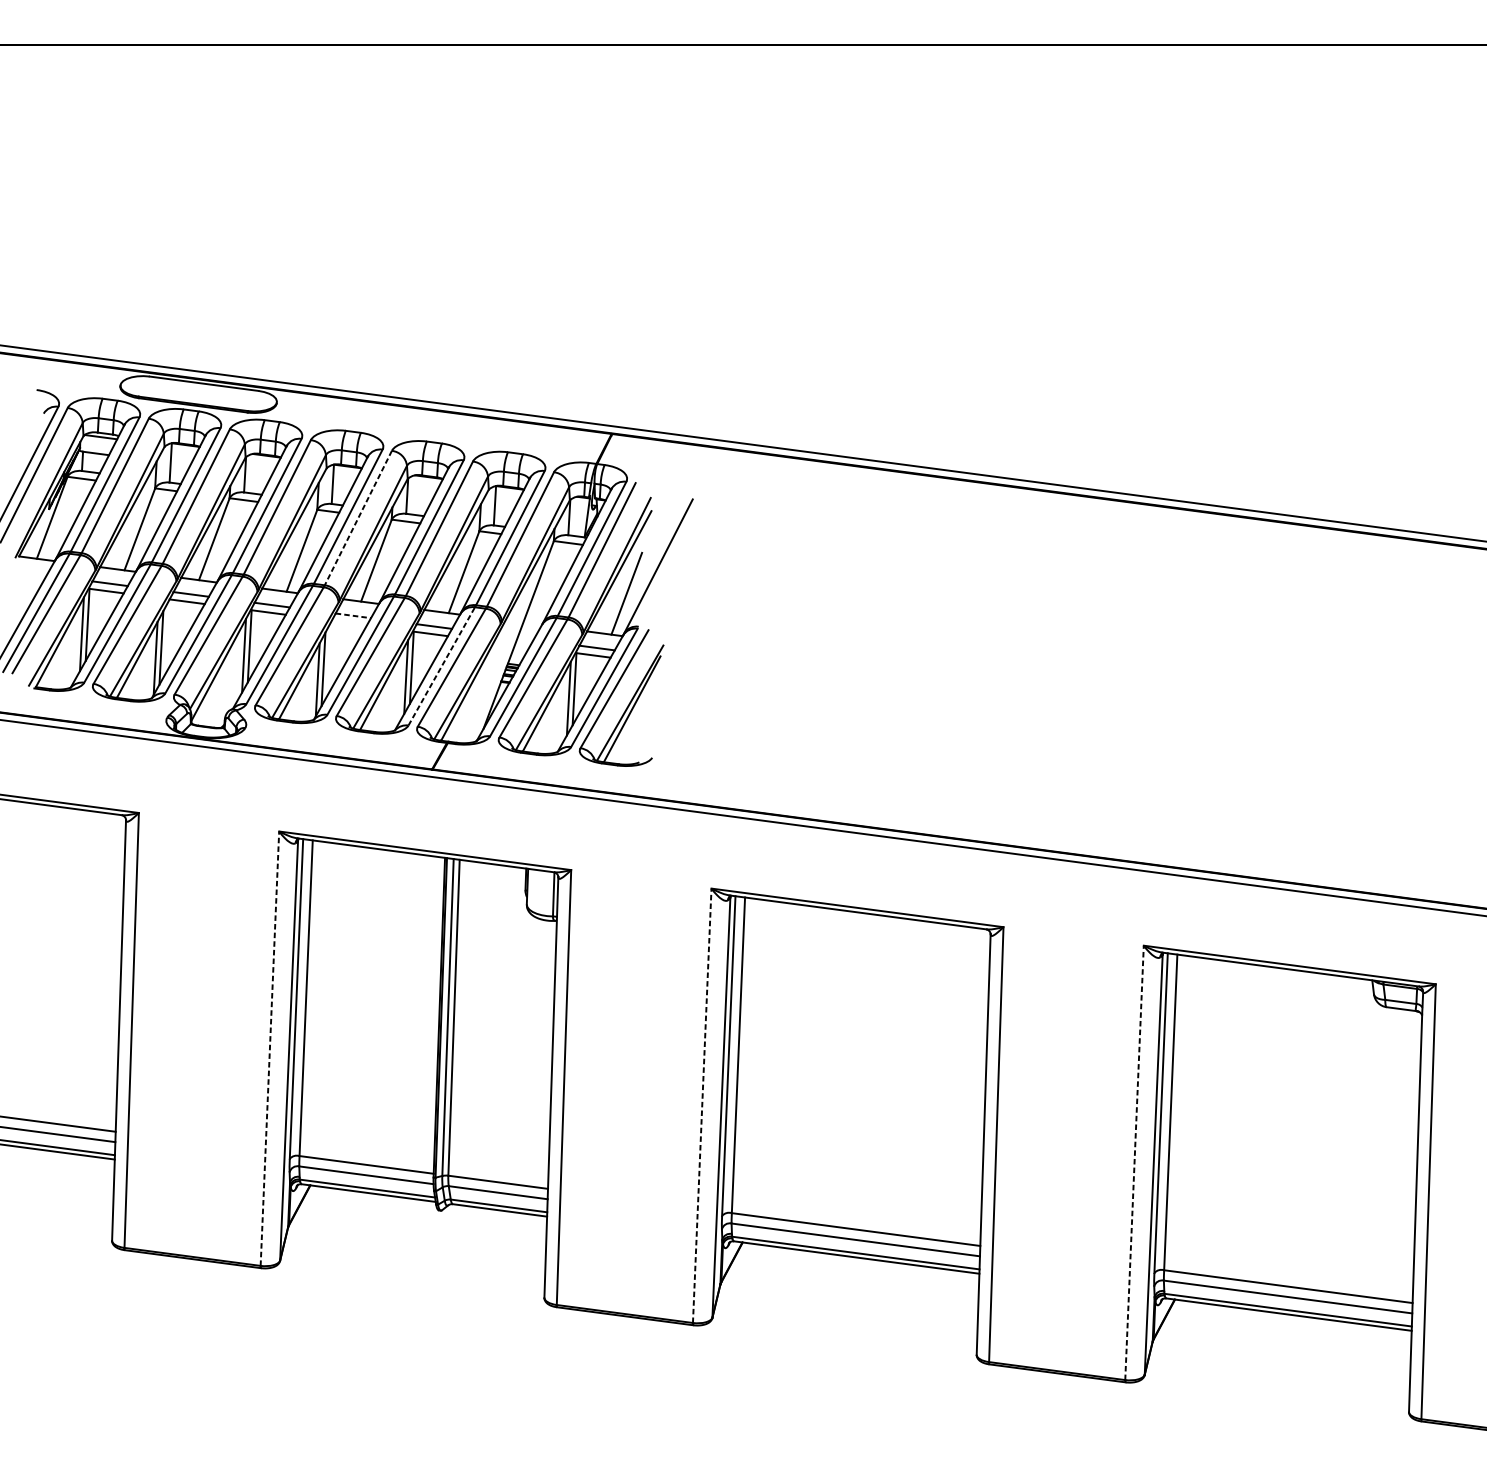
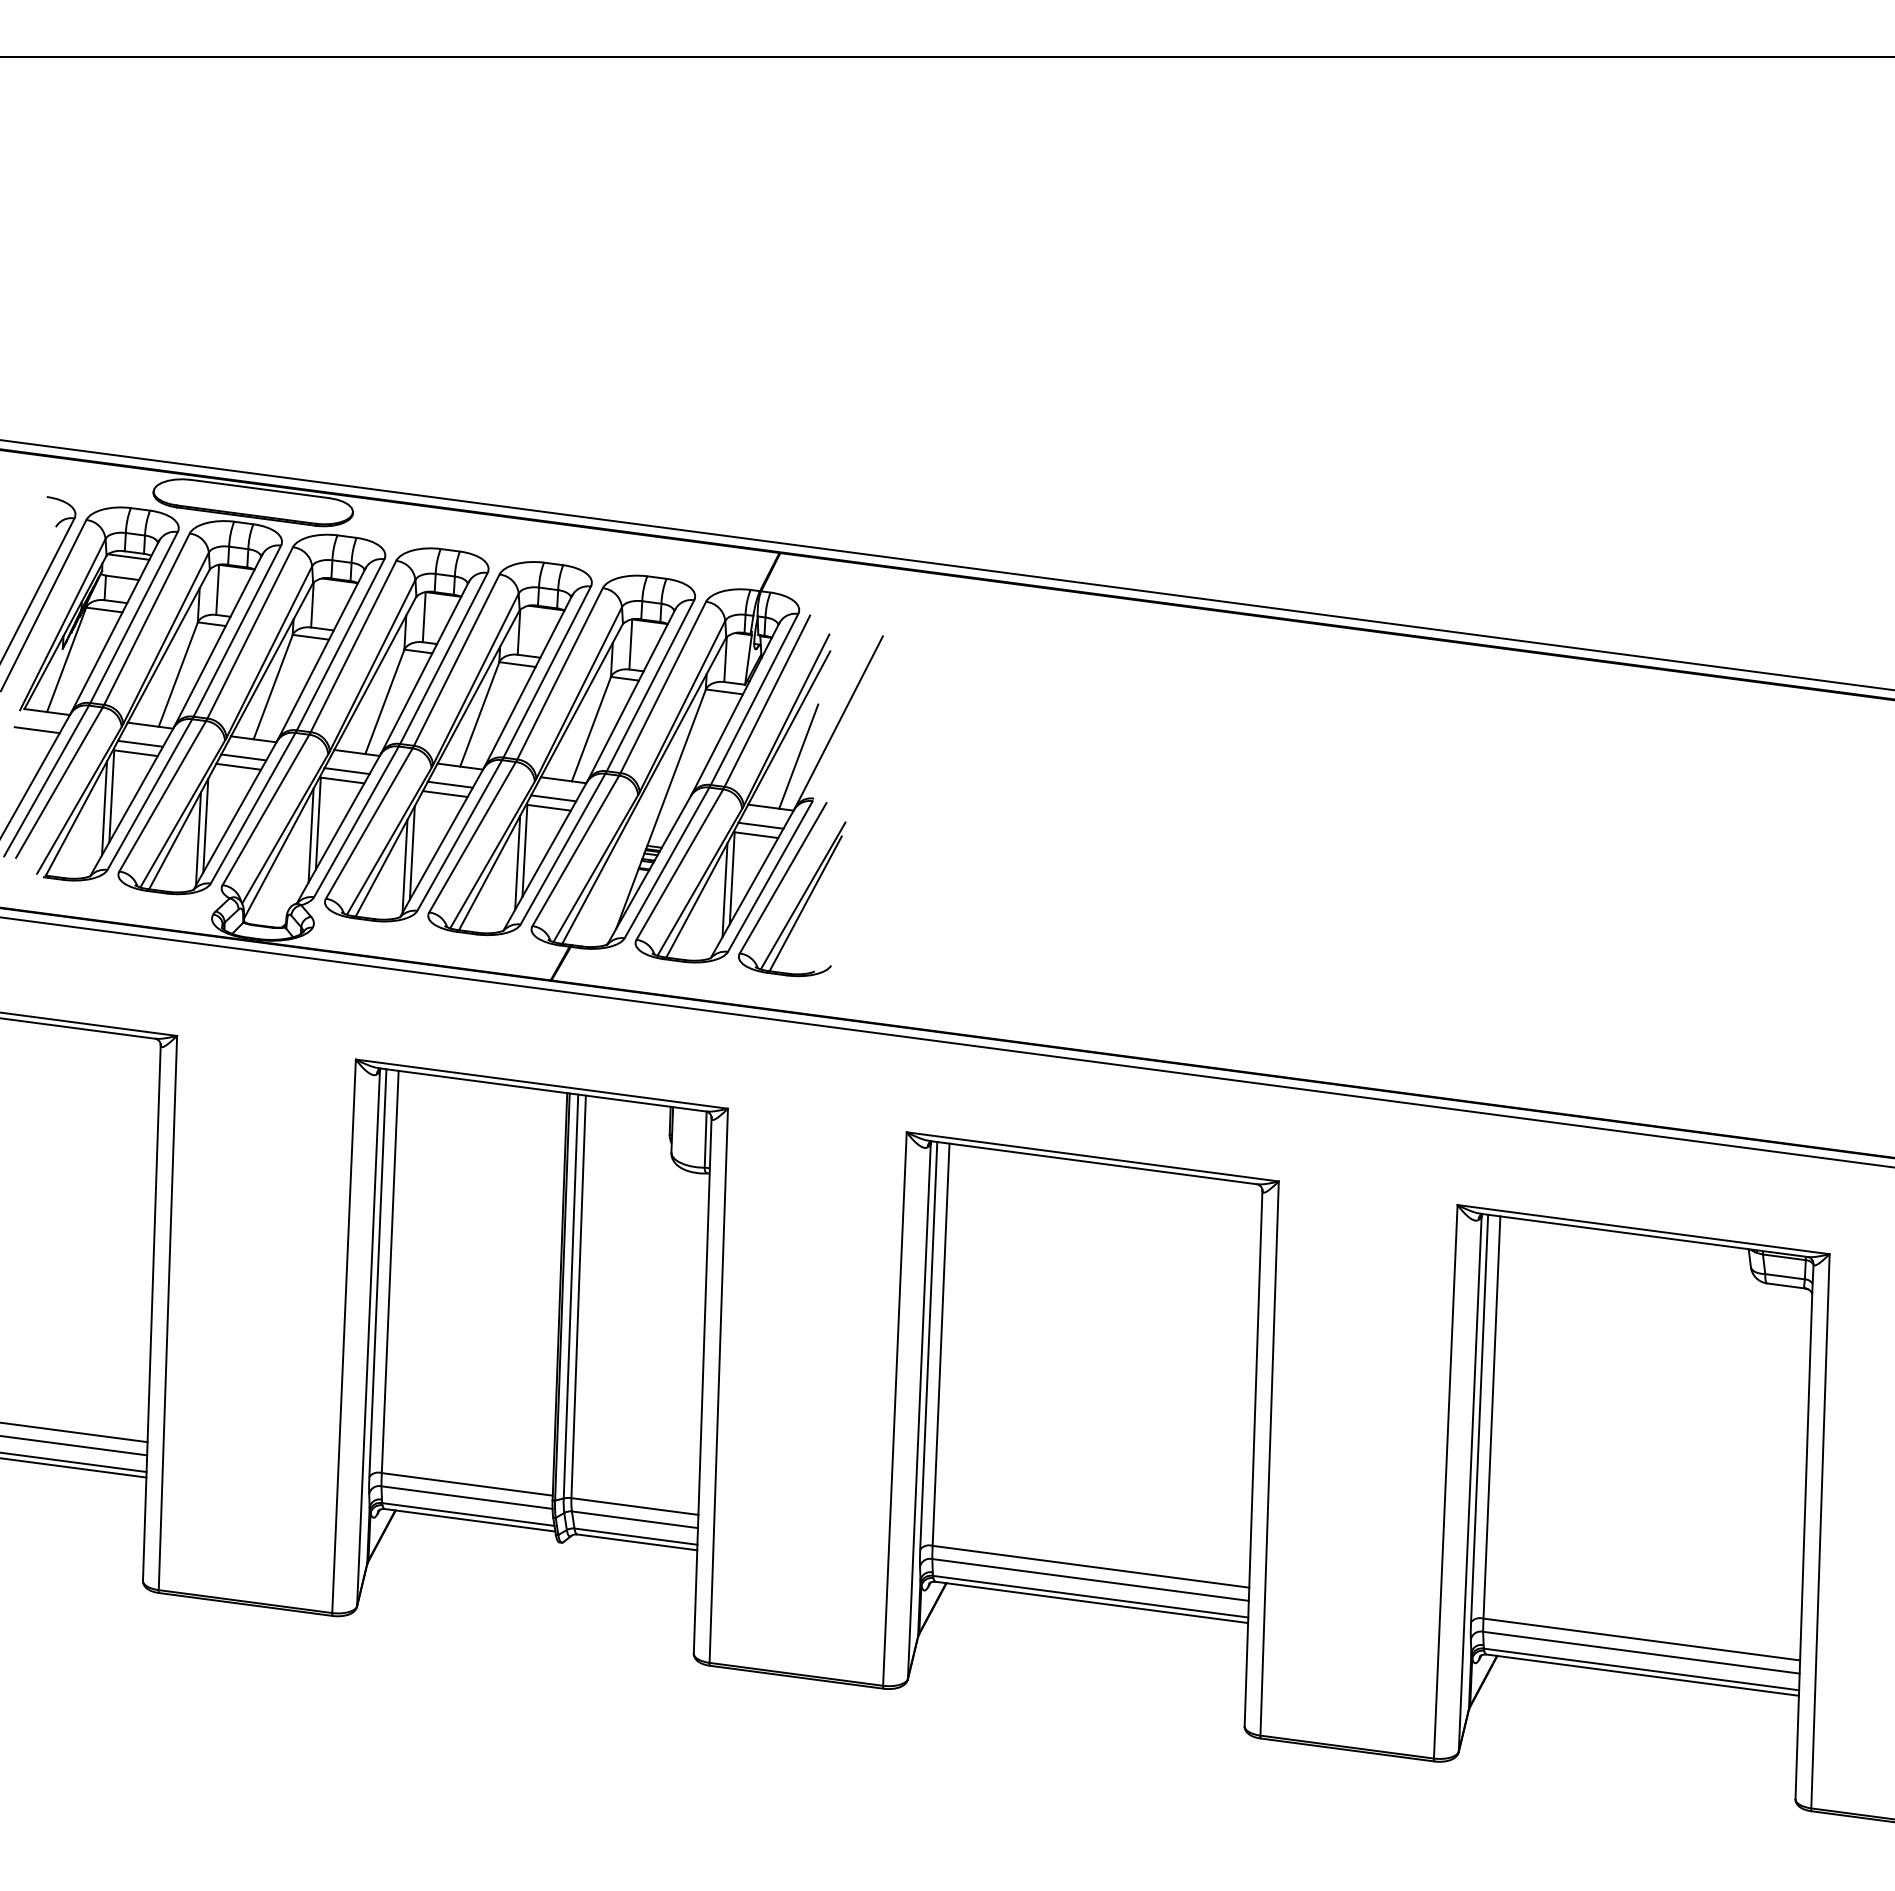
line: (358, 518) -> (456, 660), dashed -> solid
line: (28, 573) -> (36, 730), added
line: (353, 615) -> (450, 784), dashed -> solid
line: (348, 623) -> (444, 794), added
line: (442, 665) -> (563, 848), dashed -> solid
line: (270, 1048) -> (344, 1336), dashed -> solid
line: (701, 1106) -> (894, 1409), dashed -> solid
line: (1134, 1162) -> (1445, 1481), dashed -> solid

